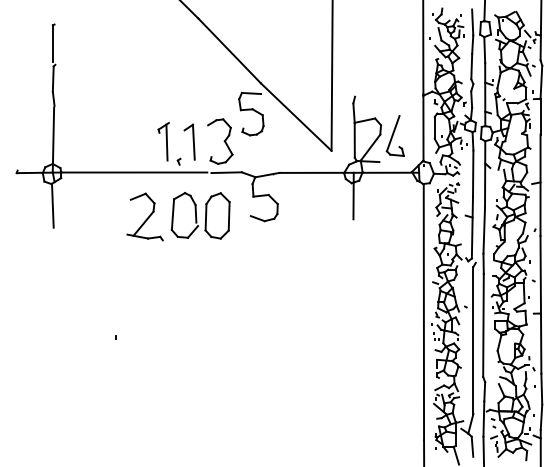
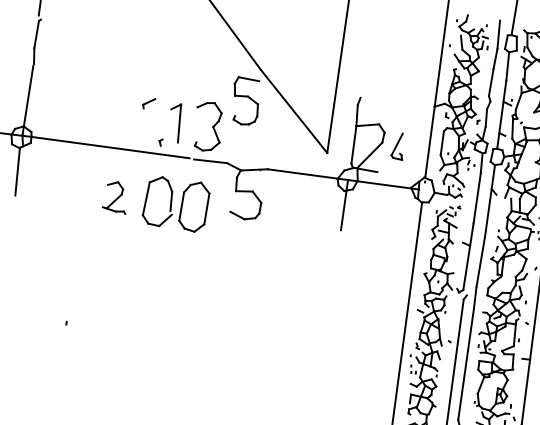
part: (394, 135) -> (397, 145), size x0.6
line: (166, 142) -> (149, 119), removed
part: (144, 216) -> (115, 196), size x0.6

